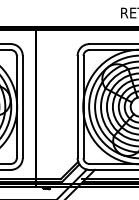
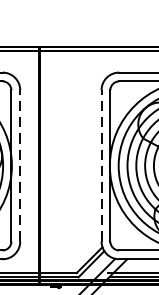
line: (22, 106) -> (19, 165), solid -> dashed
line: (77, 106) -> (101, 165), solid -> dashed

